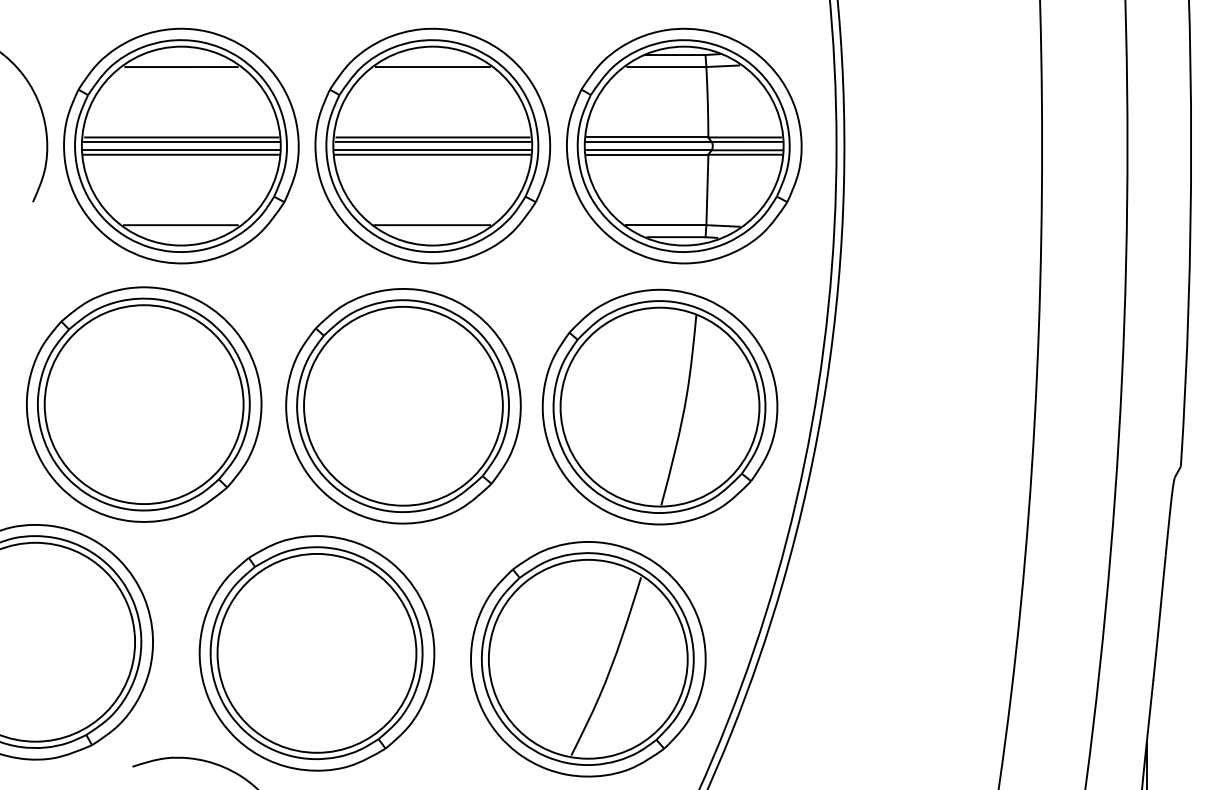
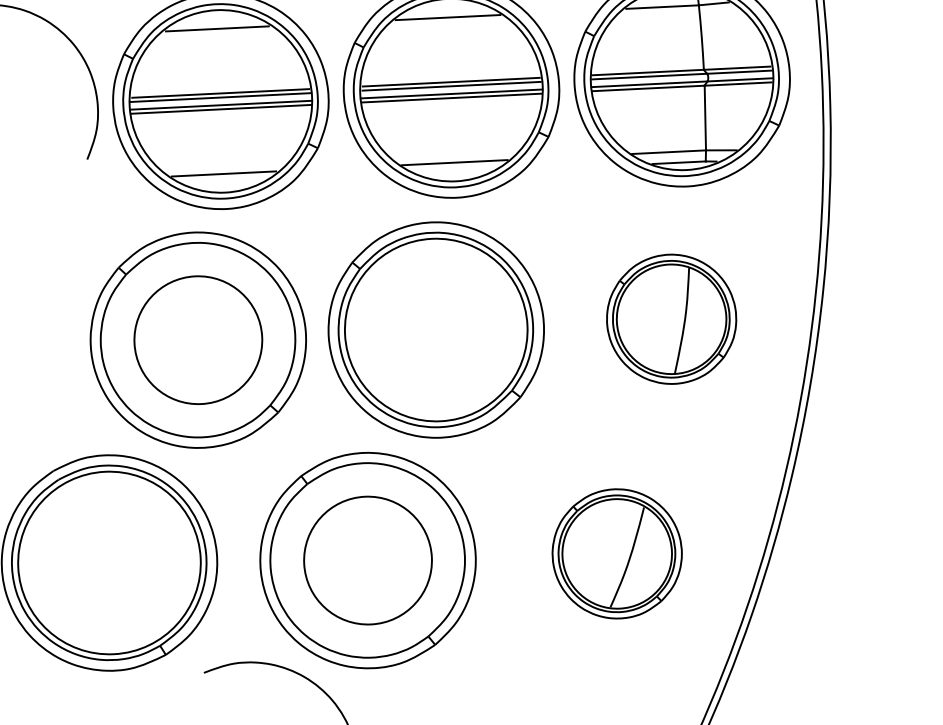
circle: (143, 404) -> (197, 340), size x0.7
part: (659, 406) -> (671, 318), size x0.6
circle: (316, 652) -> (367, 559), size x0.7
part: (588, 659) -> (617, 554), size x0.6

